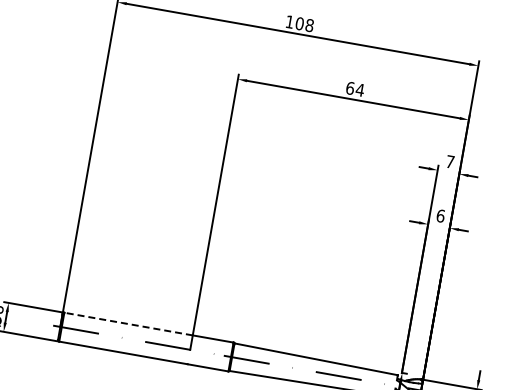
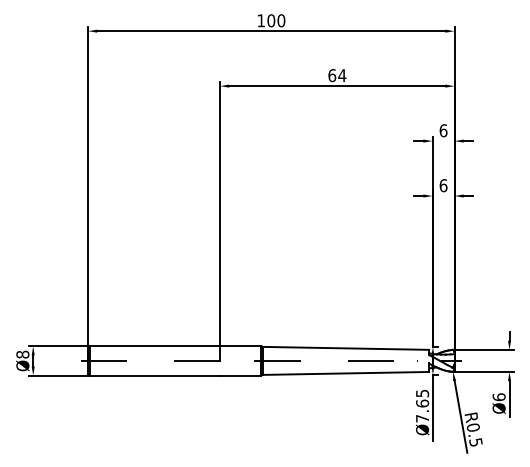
text: (309, 25) -> (281, 20), 108 -> 100
text: (450, 161) -> (443, 130), 7 -> 6
line: (128, 324) -> (154, 346), dashed -> solid

